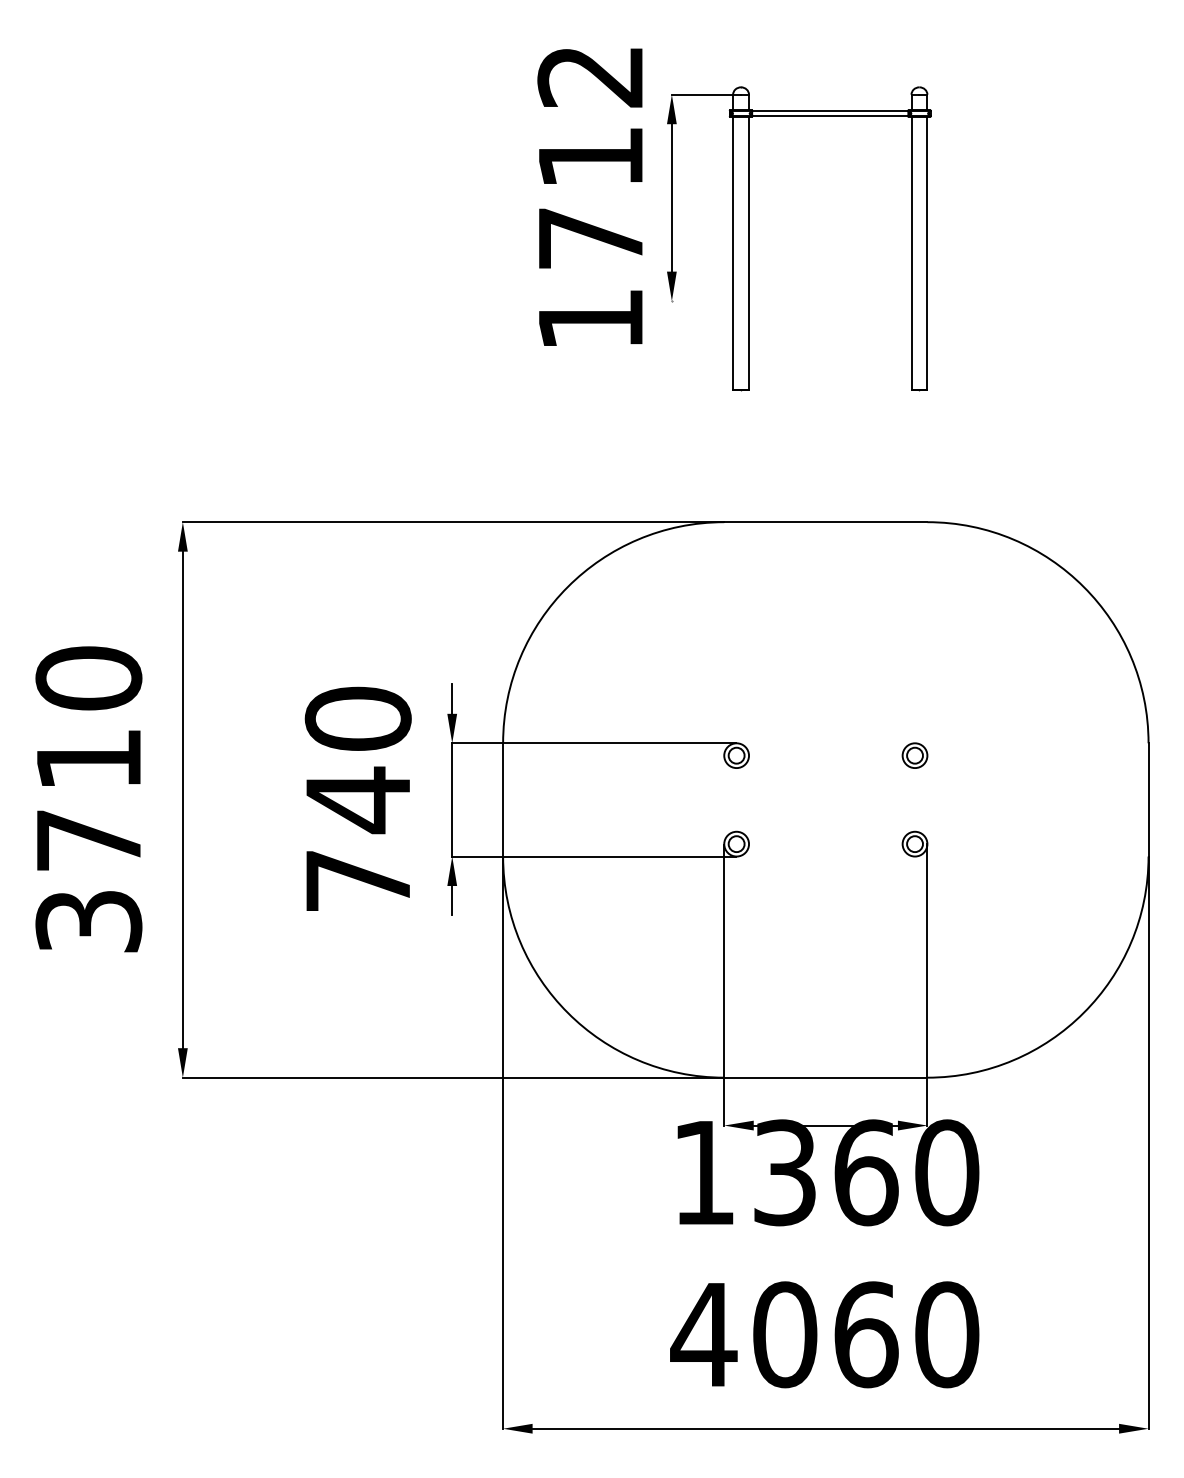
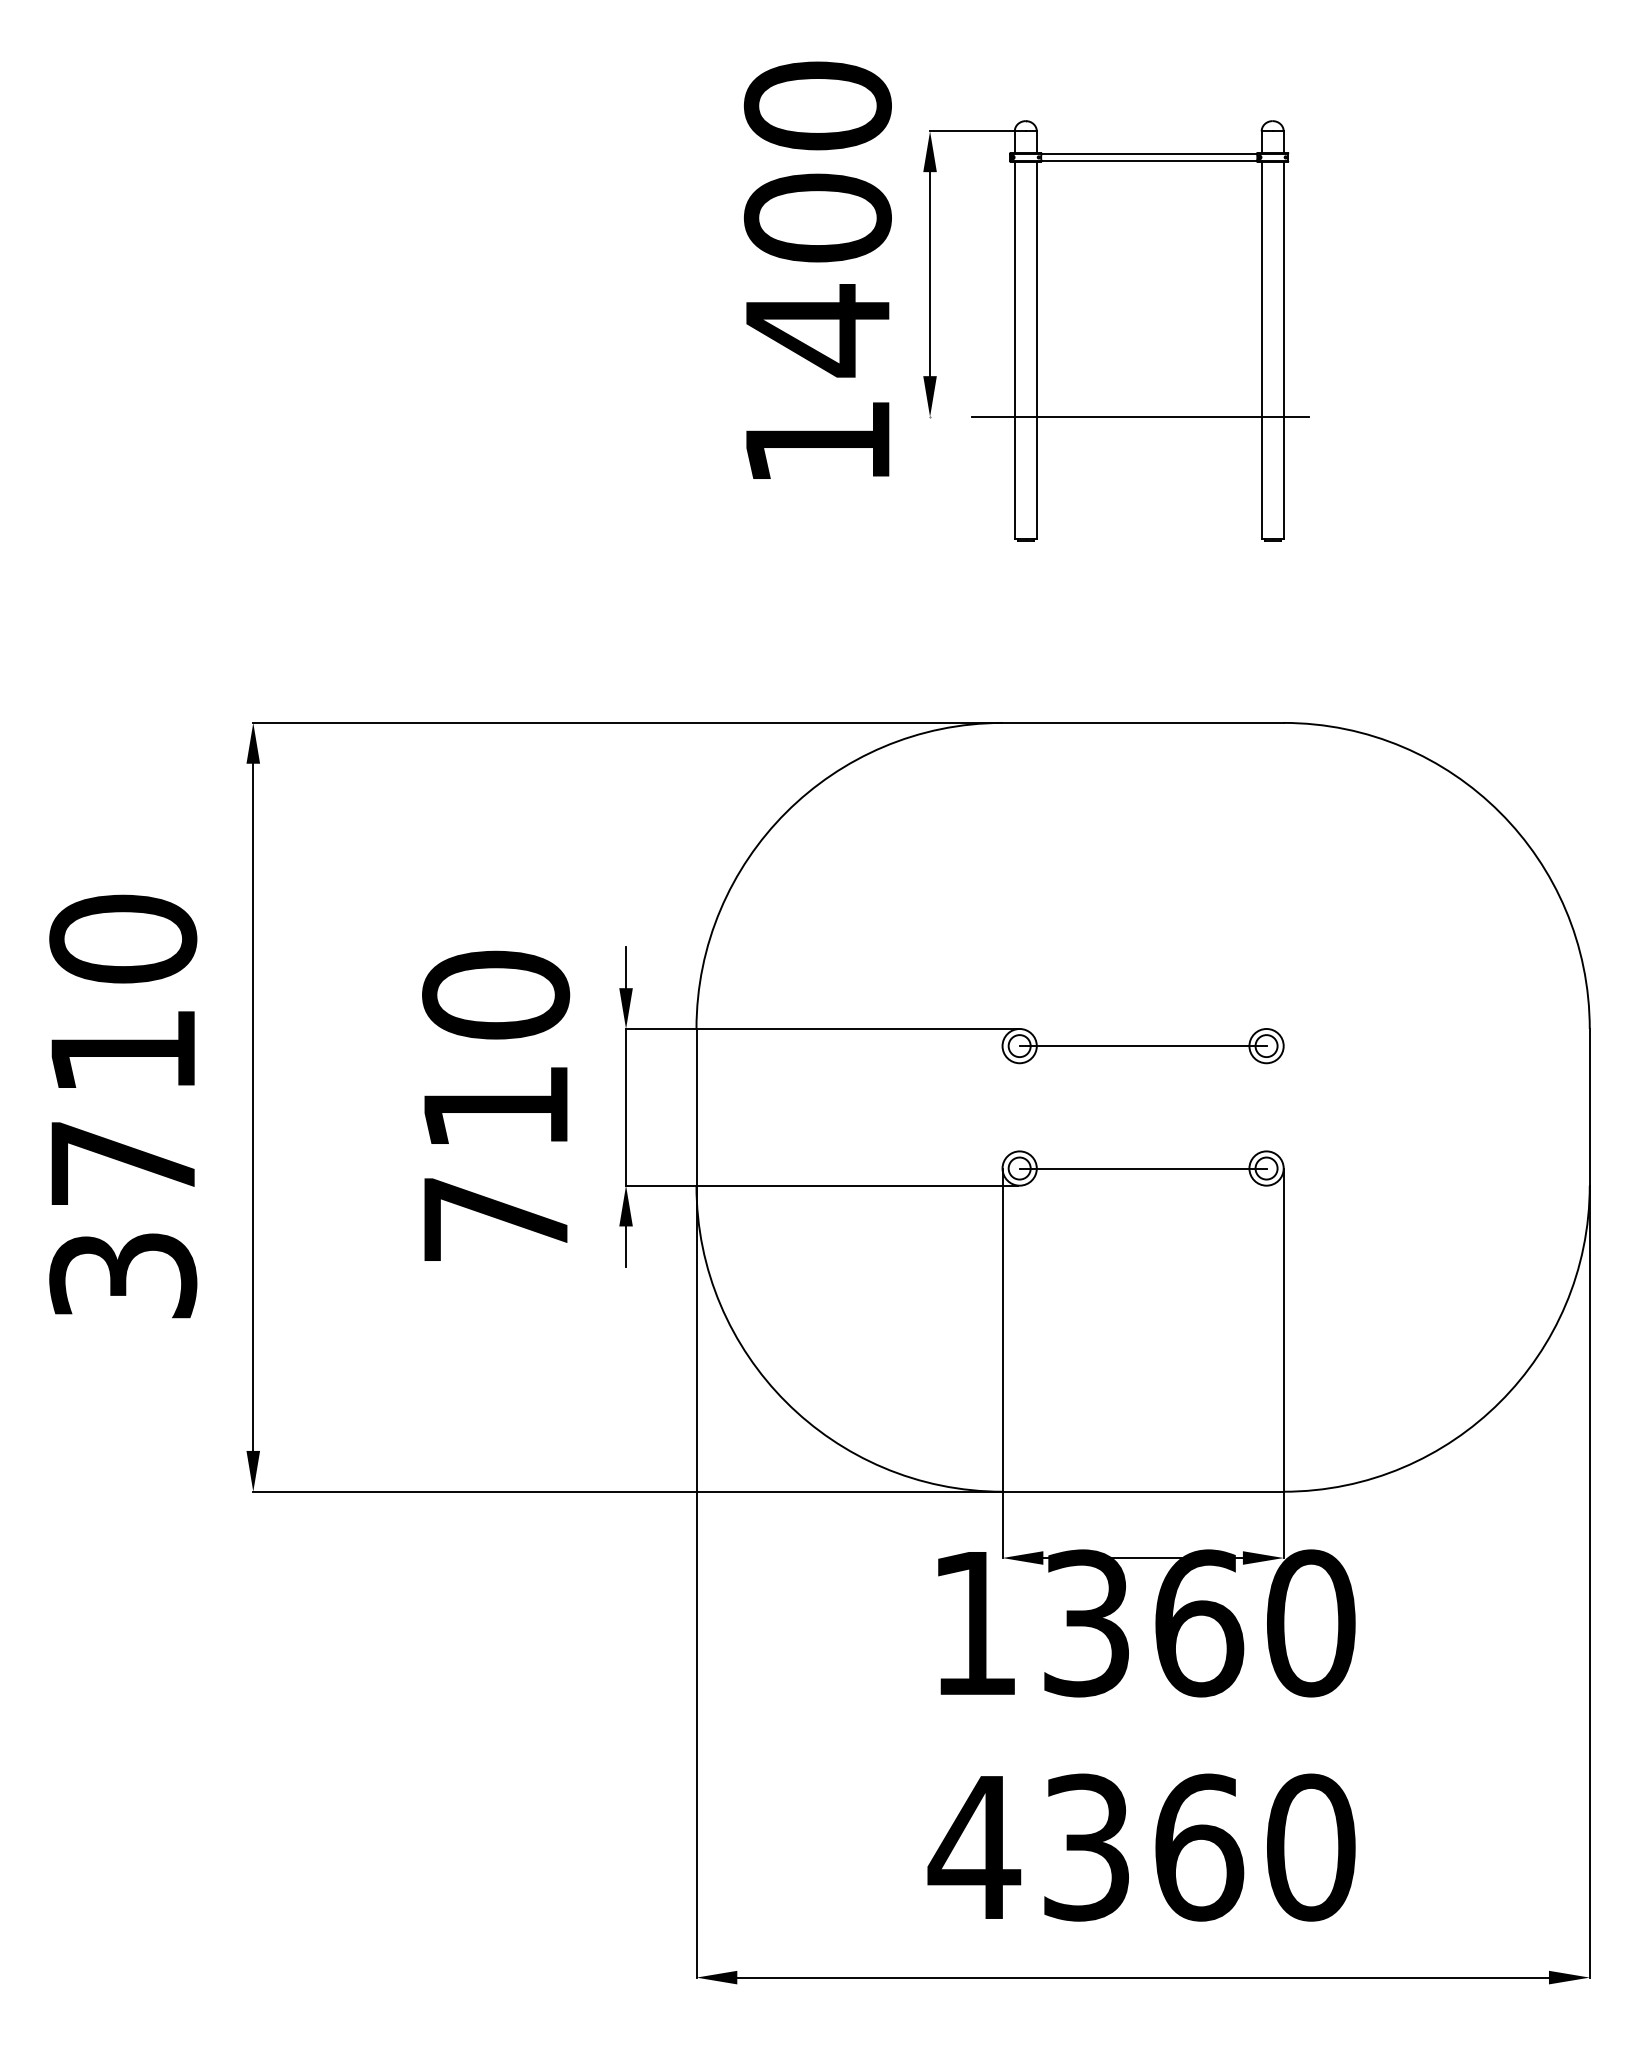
text: (590, 158) -> (817, 219), 1712 -> 1400
line: (823, 301) -> (1139, 417), added
line: (825, 755) -> (1142, 1045), added
text: (357, 800) -> (494, 1108), 740 -> 710
line: (825, 844) -> (1142, 1169), added
text: (785, 1334) -> (1087, 1847), 4060 -> 4360

